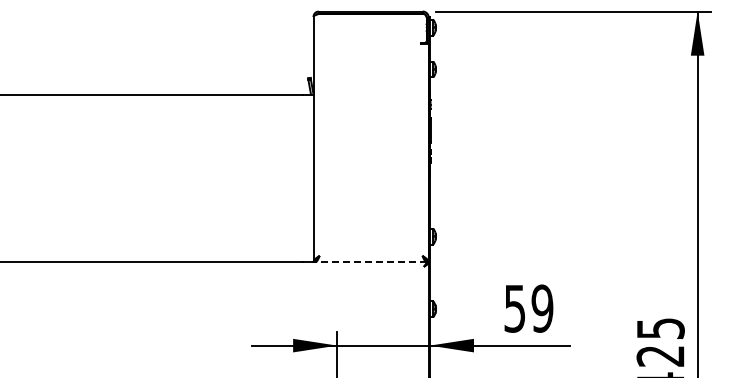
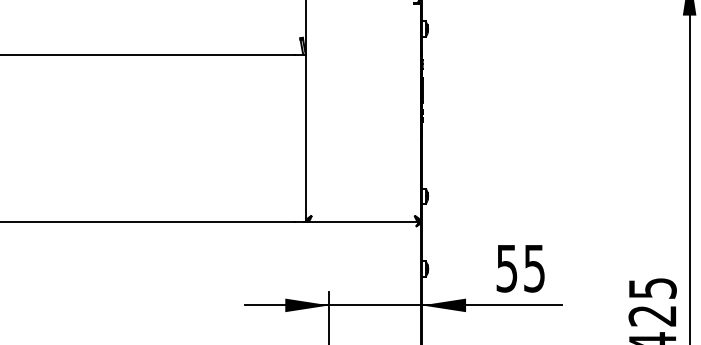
line: (369, 262) -> (361, 222), dashed -> solid
text: (542, 308) -> (534, 268), 59 -> 55

